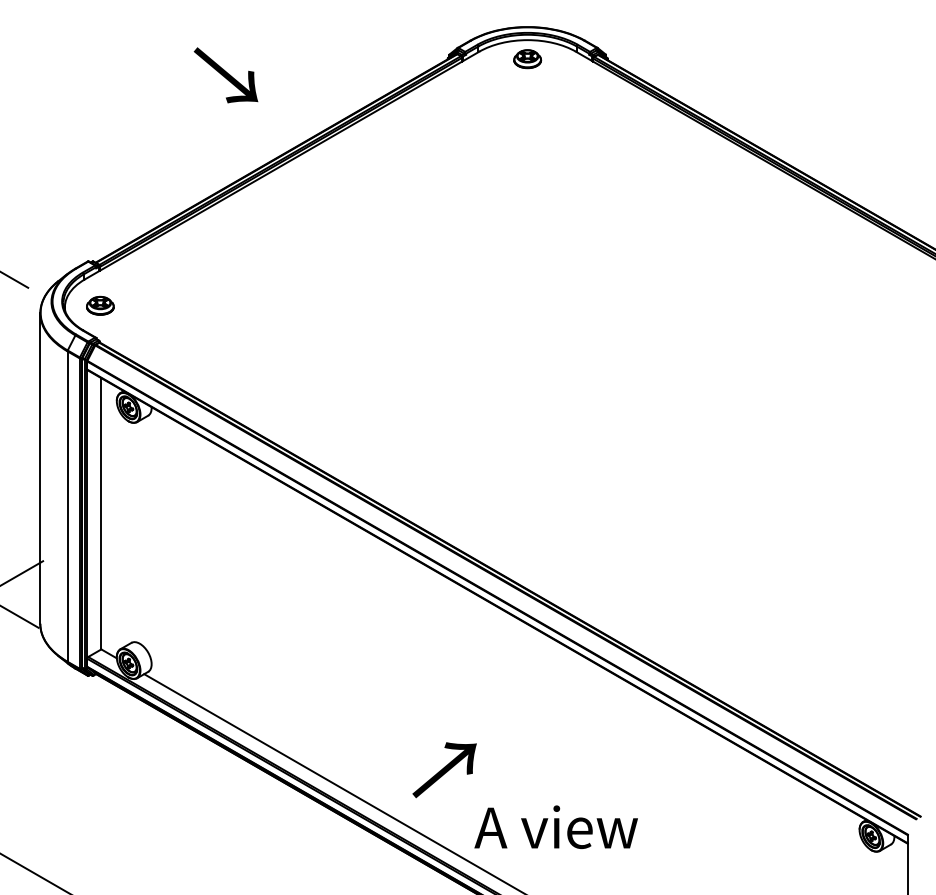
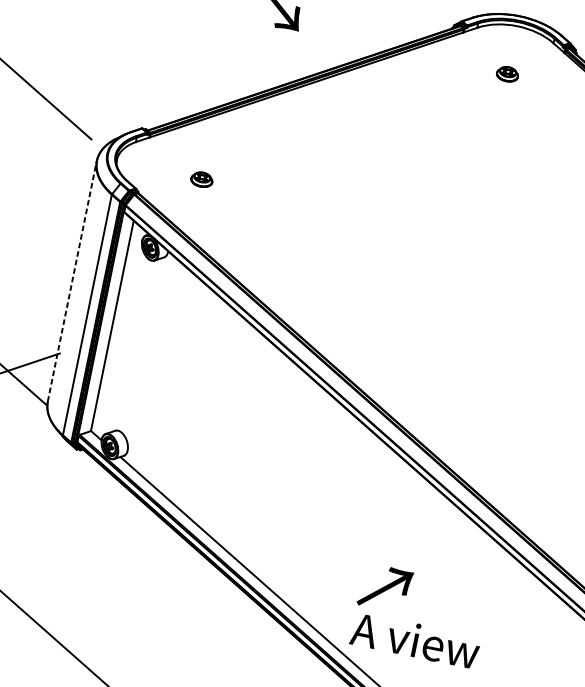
part: (527, 59) -> (507, 74), moved
part: (100, 305) -> (202, 179), moved
line: (40, 468) -> (72, 281), solid -> dashed
text: (444, 770) -> (385, 588), moved

